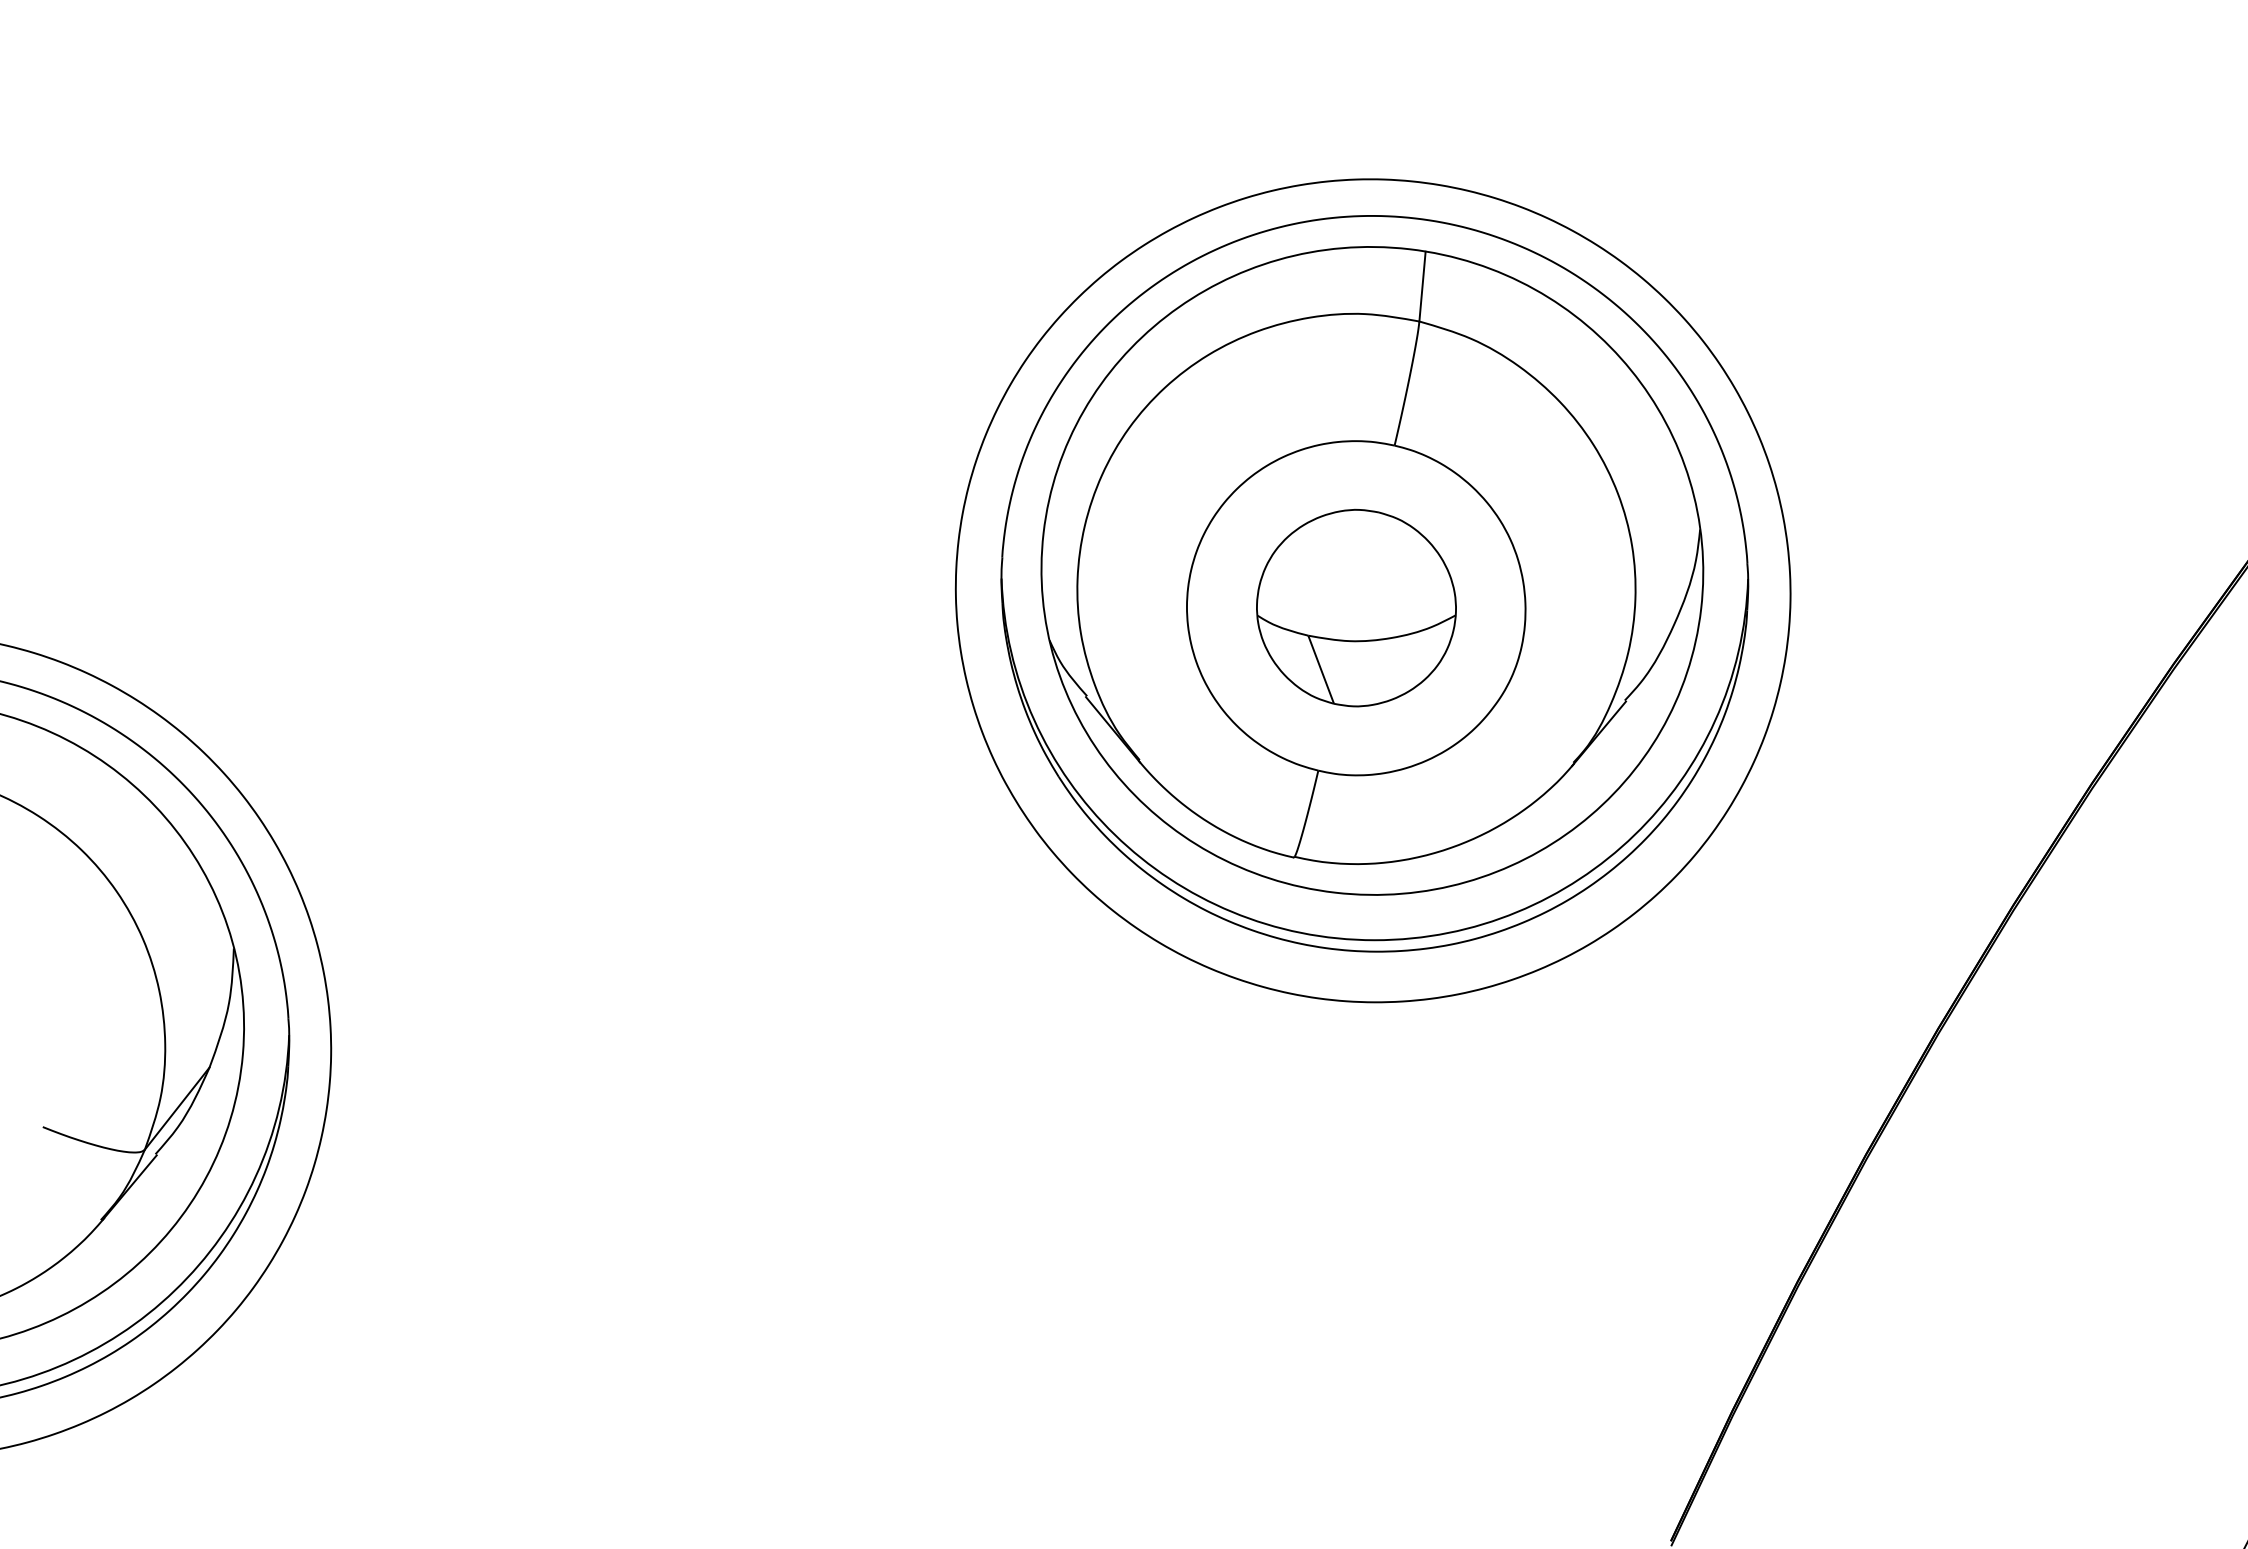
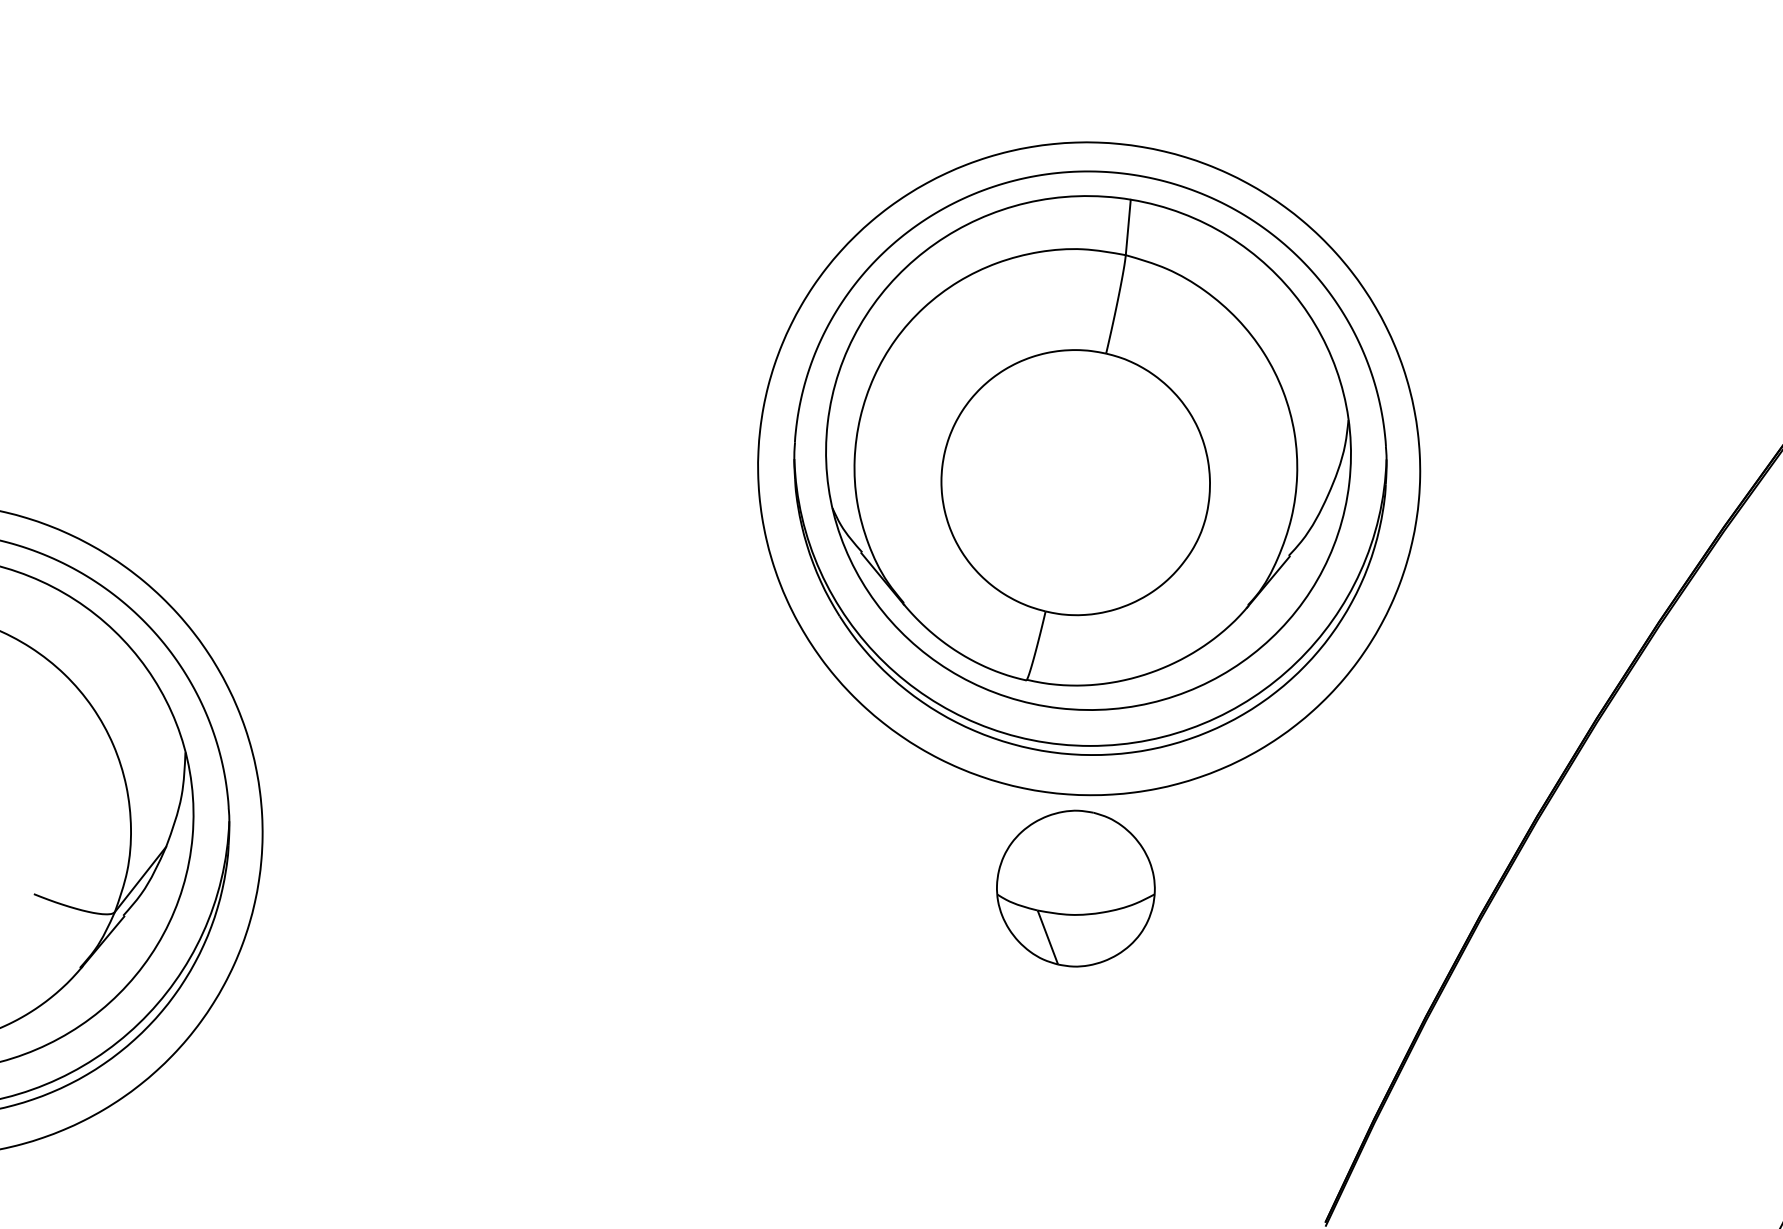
part: (1356, 607) -> (1075, 888), moved

